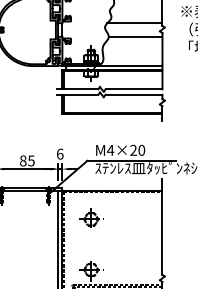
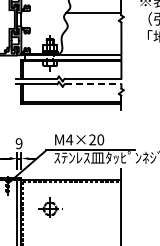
line: (135, 36) -> (94, 26), removed
line: (134, 94) -> (93, 84), solid -> dashed
text: (59, 153) -> (18, 143), 6 -> 9

